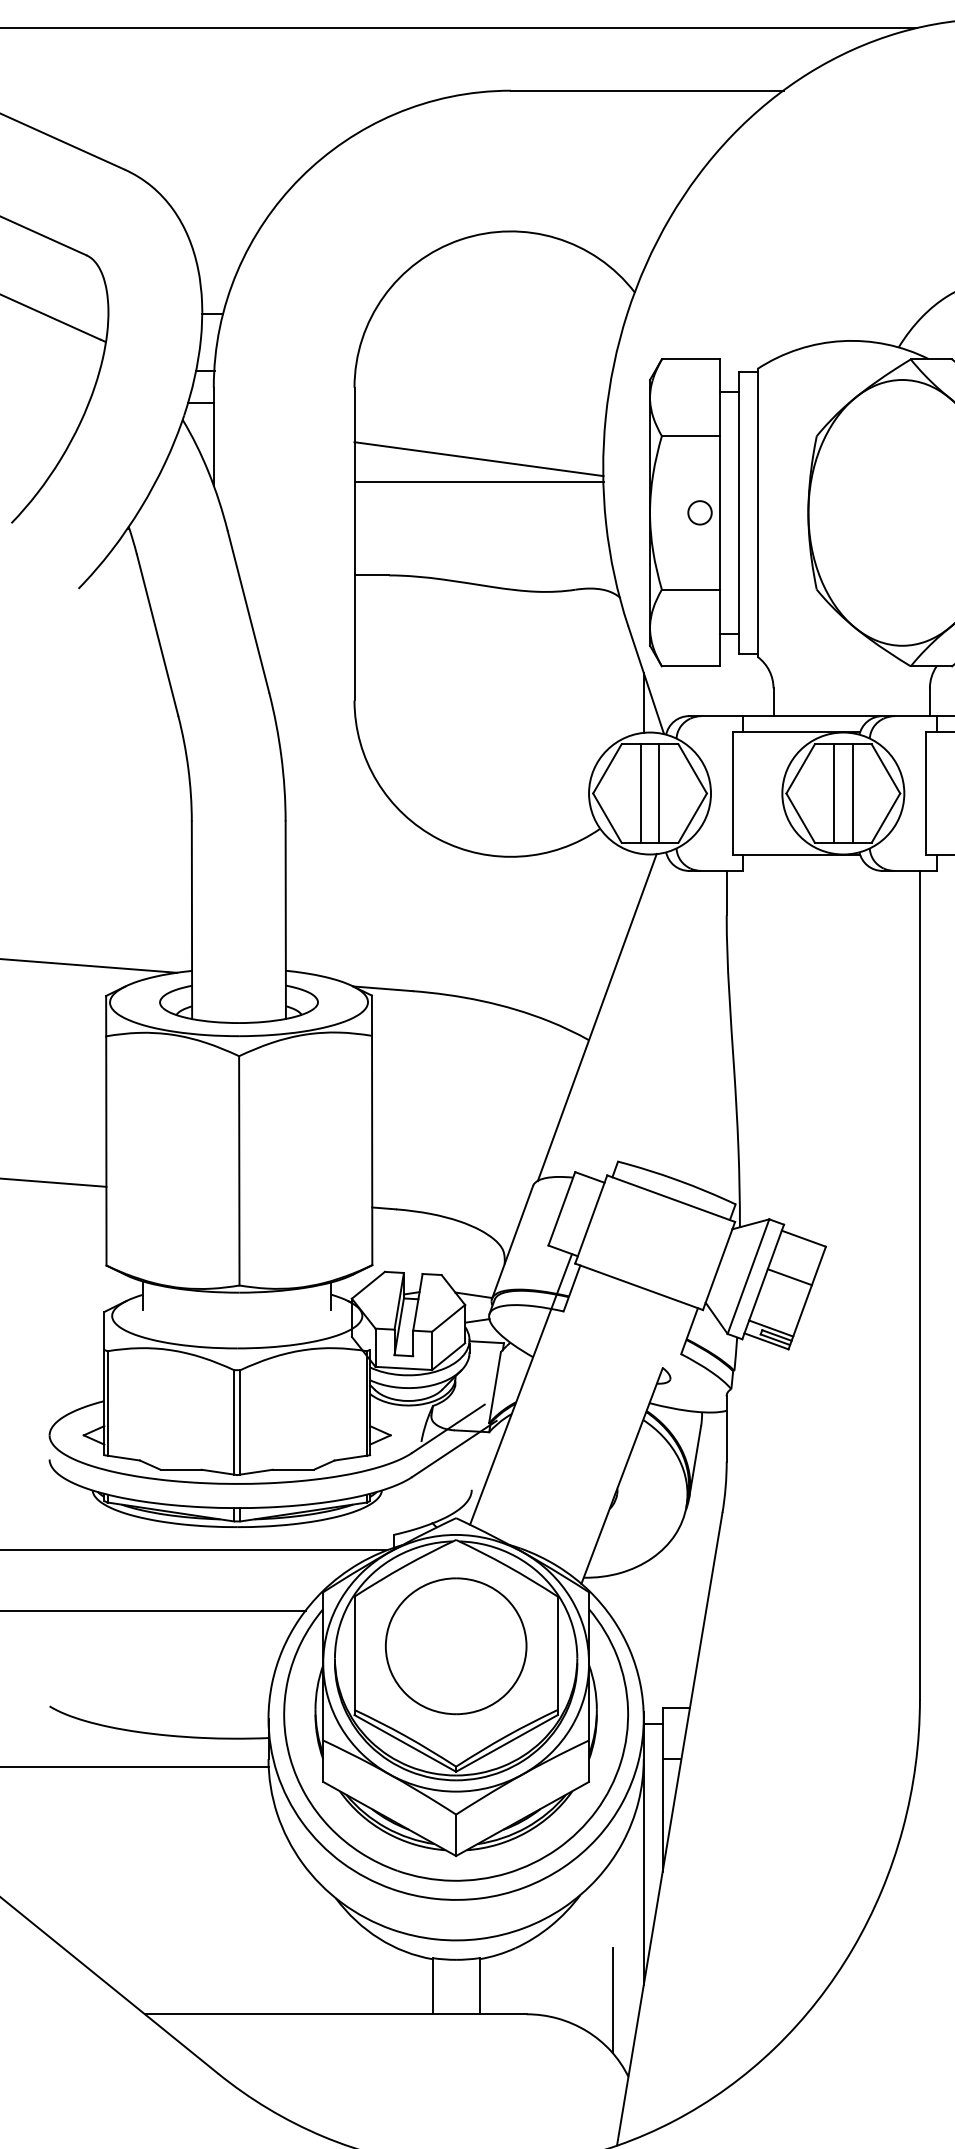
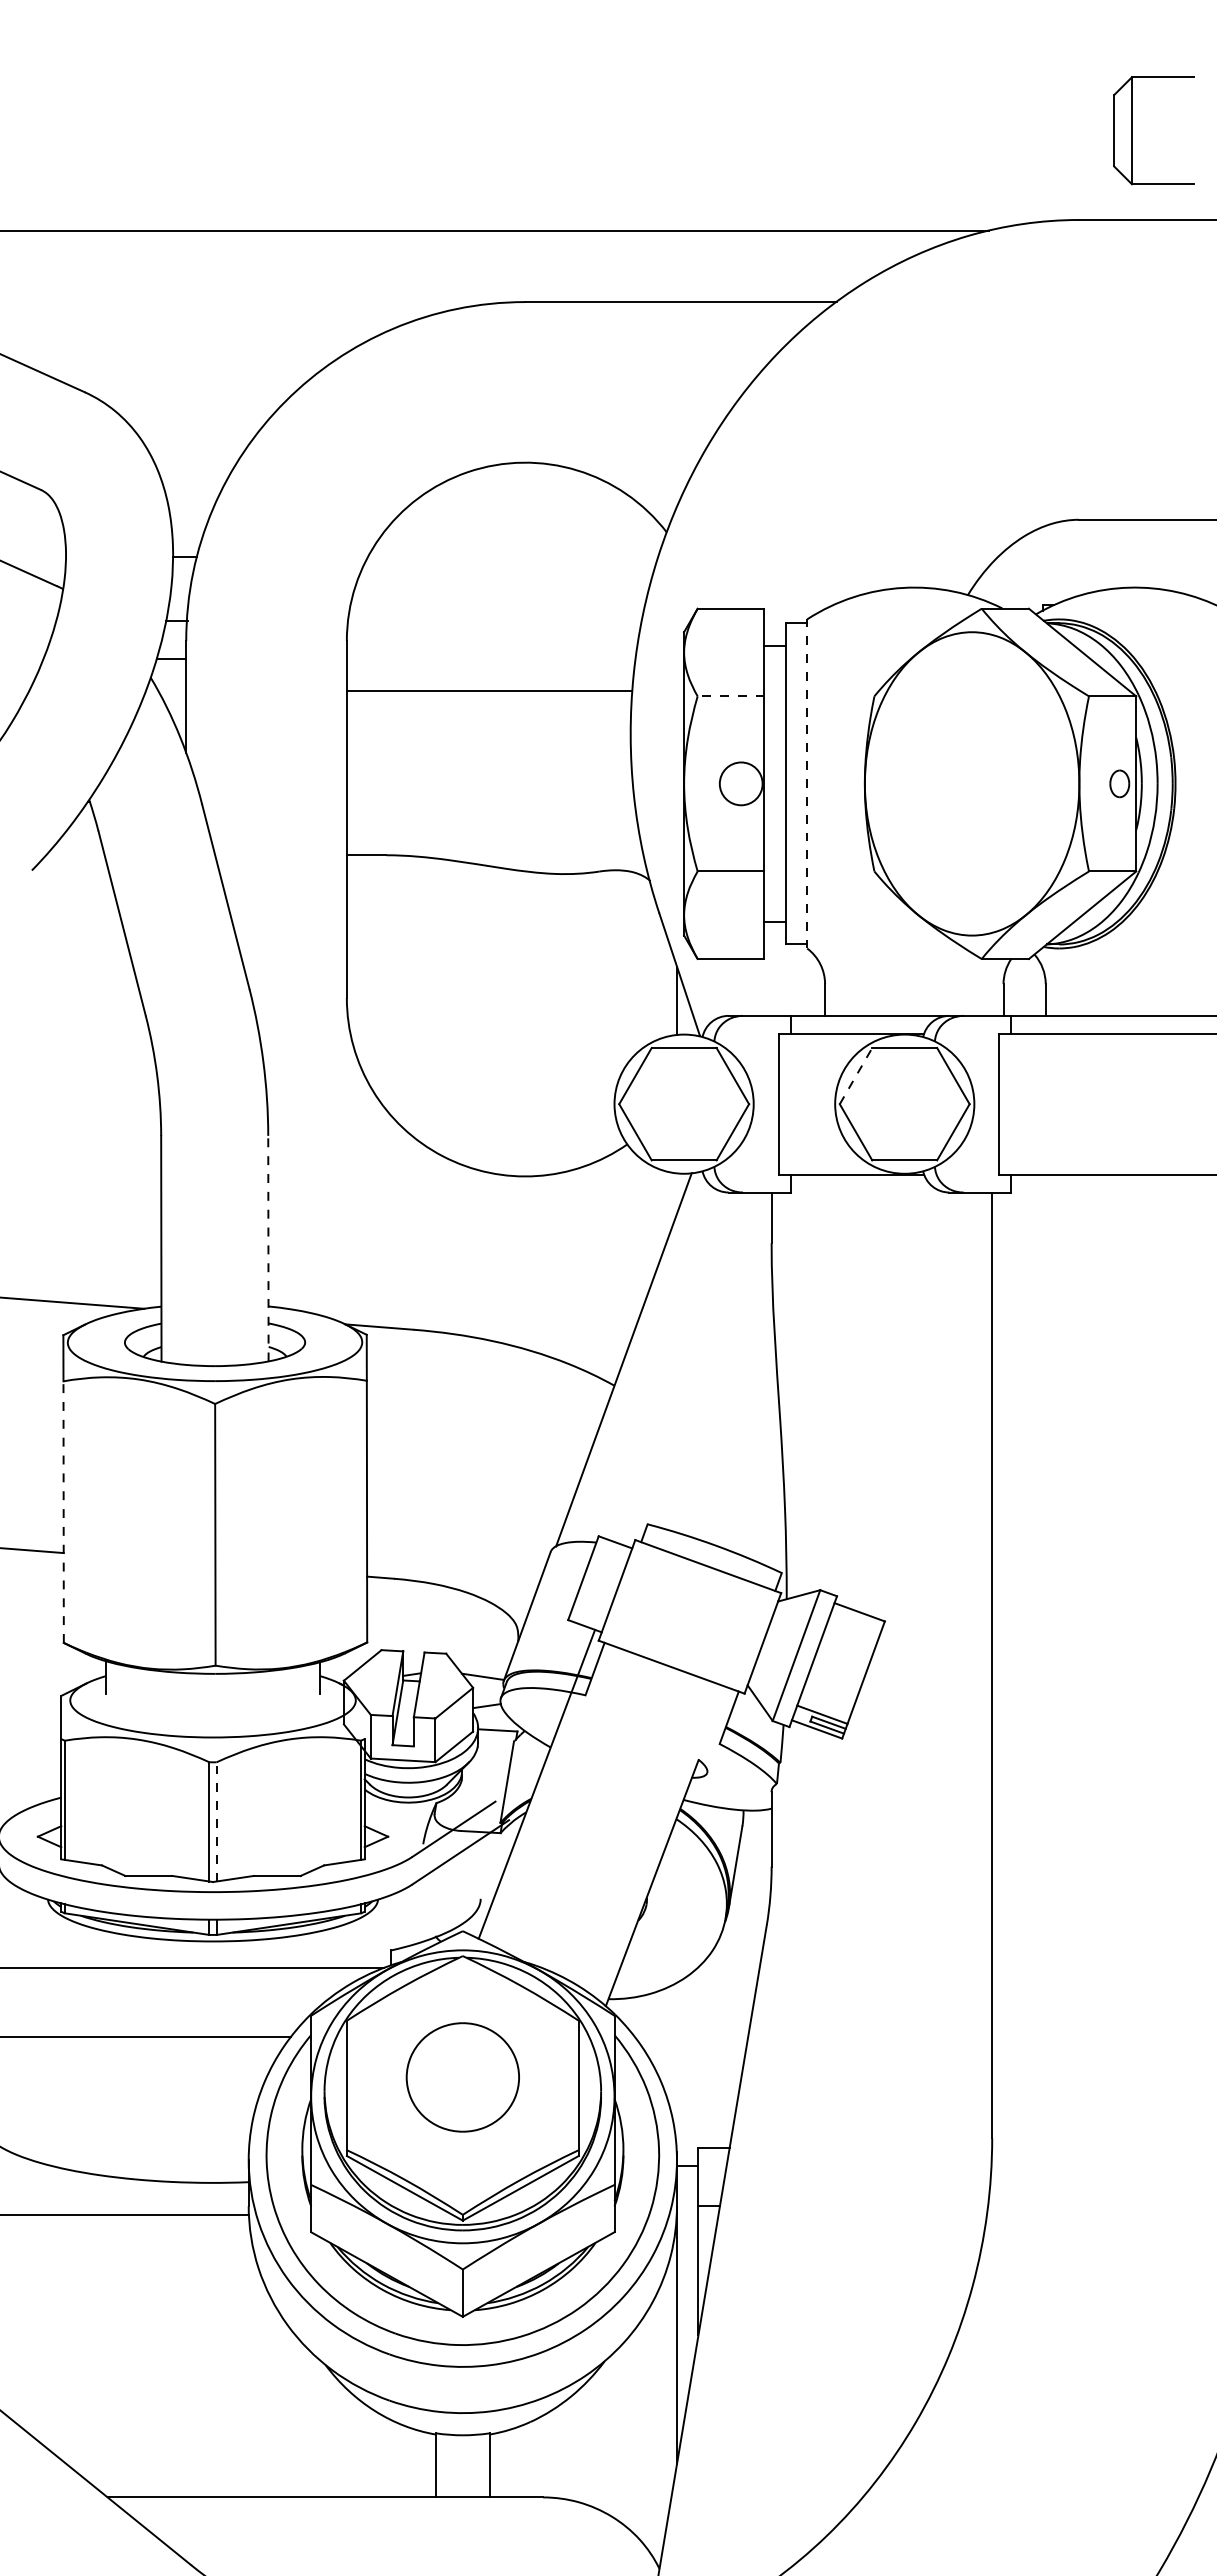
line: (690, 436) -> (730, 696), solid -> dashed
line: (478, 459) -> (488, 722), removed
line: (478, 481) -> (488, 691), moved
circle: (699, 512) -> (740, 783), size x1.6
line: (758, 512) -> (807, 783), solid -> dashed
line: (801, 768) -> (856, 1075), solid -> dashed
line: (640, 792) -> (673, 1103), removed
line: (659, 792) -> (694, 1103), removed
line: (834, 792) -> (894, 1103), removed
line: (852, 792) -> (915, 1103), removed
line: (285, 919) -> (268, 1248), solid -> dashed
line: (106, 1151) -> (63, 1512), solid -> dashed
line: (789, 1277) -> (843, 1656), removed
line: (240, 1422) -> (216, 1821), solid -> dashed
part: (455, 1646) -> (462, 2077), size x0.7
line: (612, 2000) -> (641, 2481), removed

